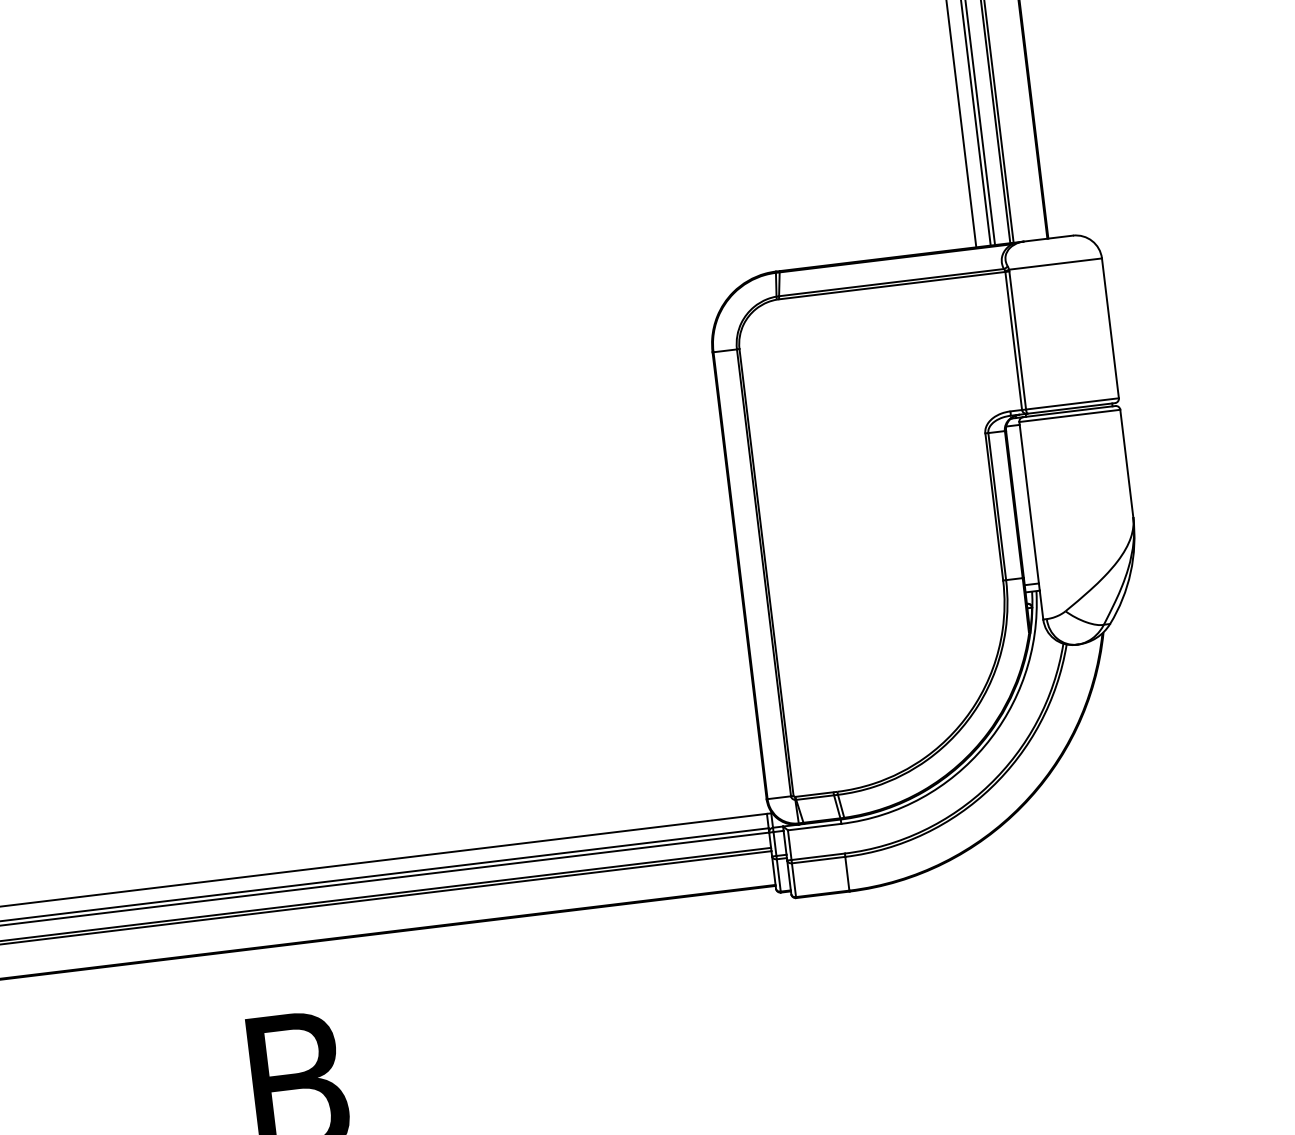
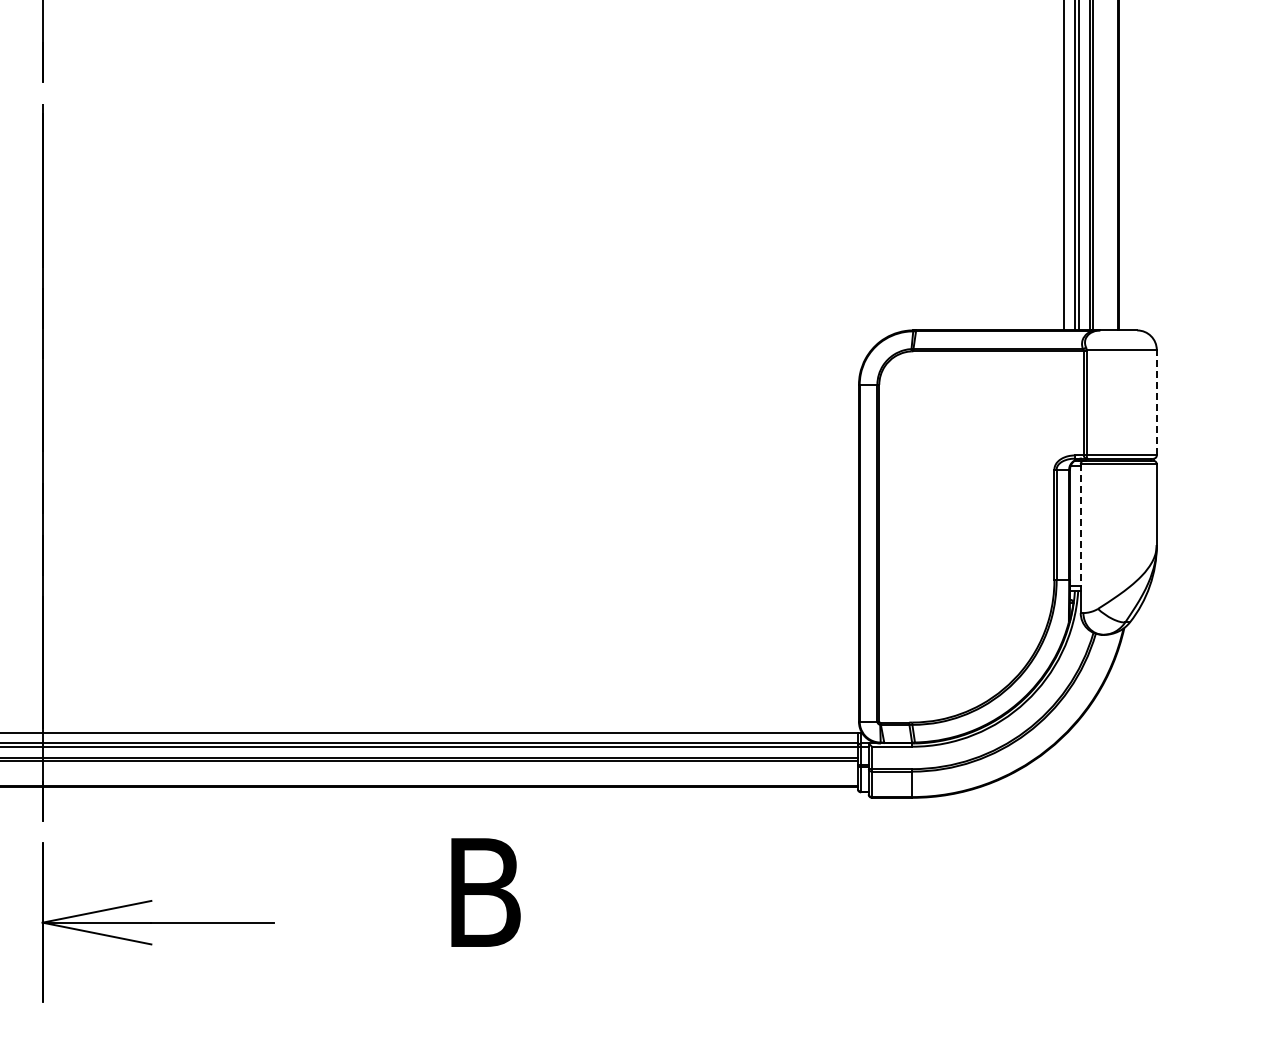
line: (1109, 328) -> (1156, 402), solid -> dashed
line: (1029, 506) -> (1080, 527), solid -> dashed

